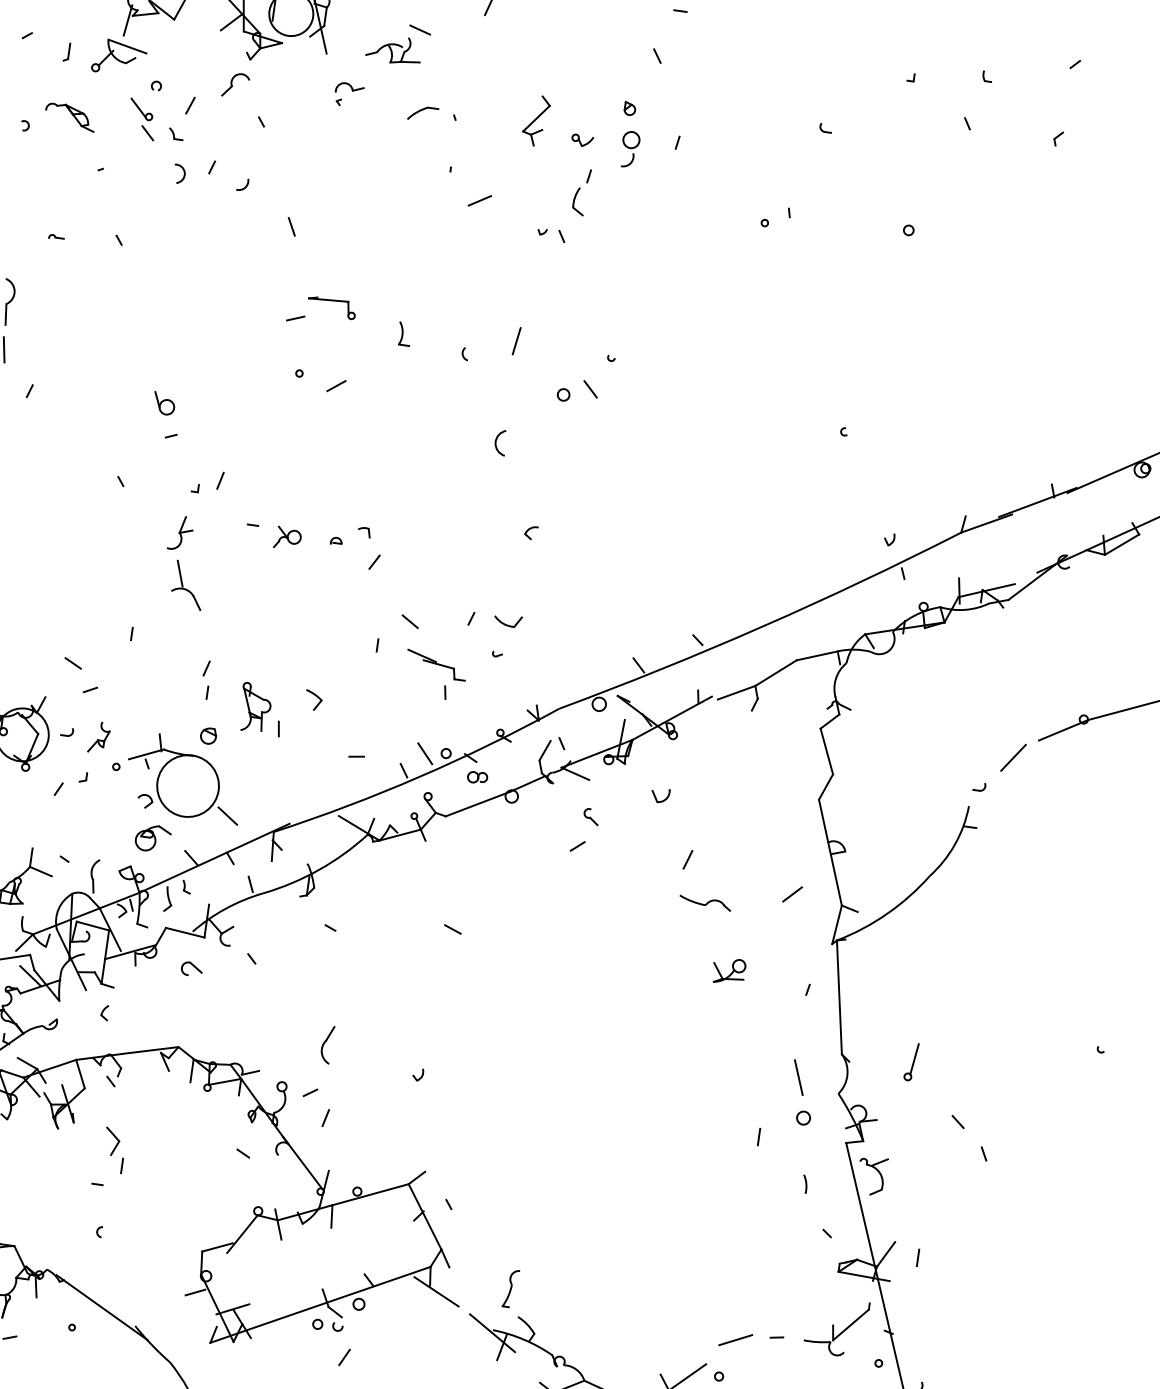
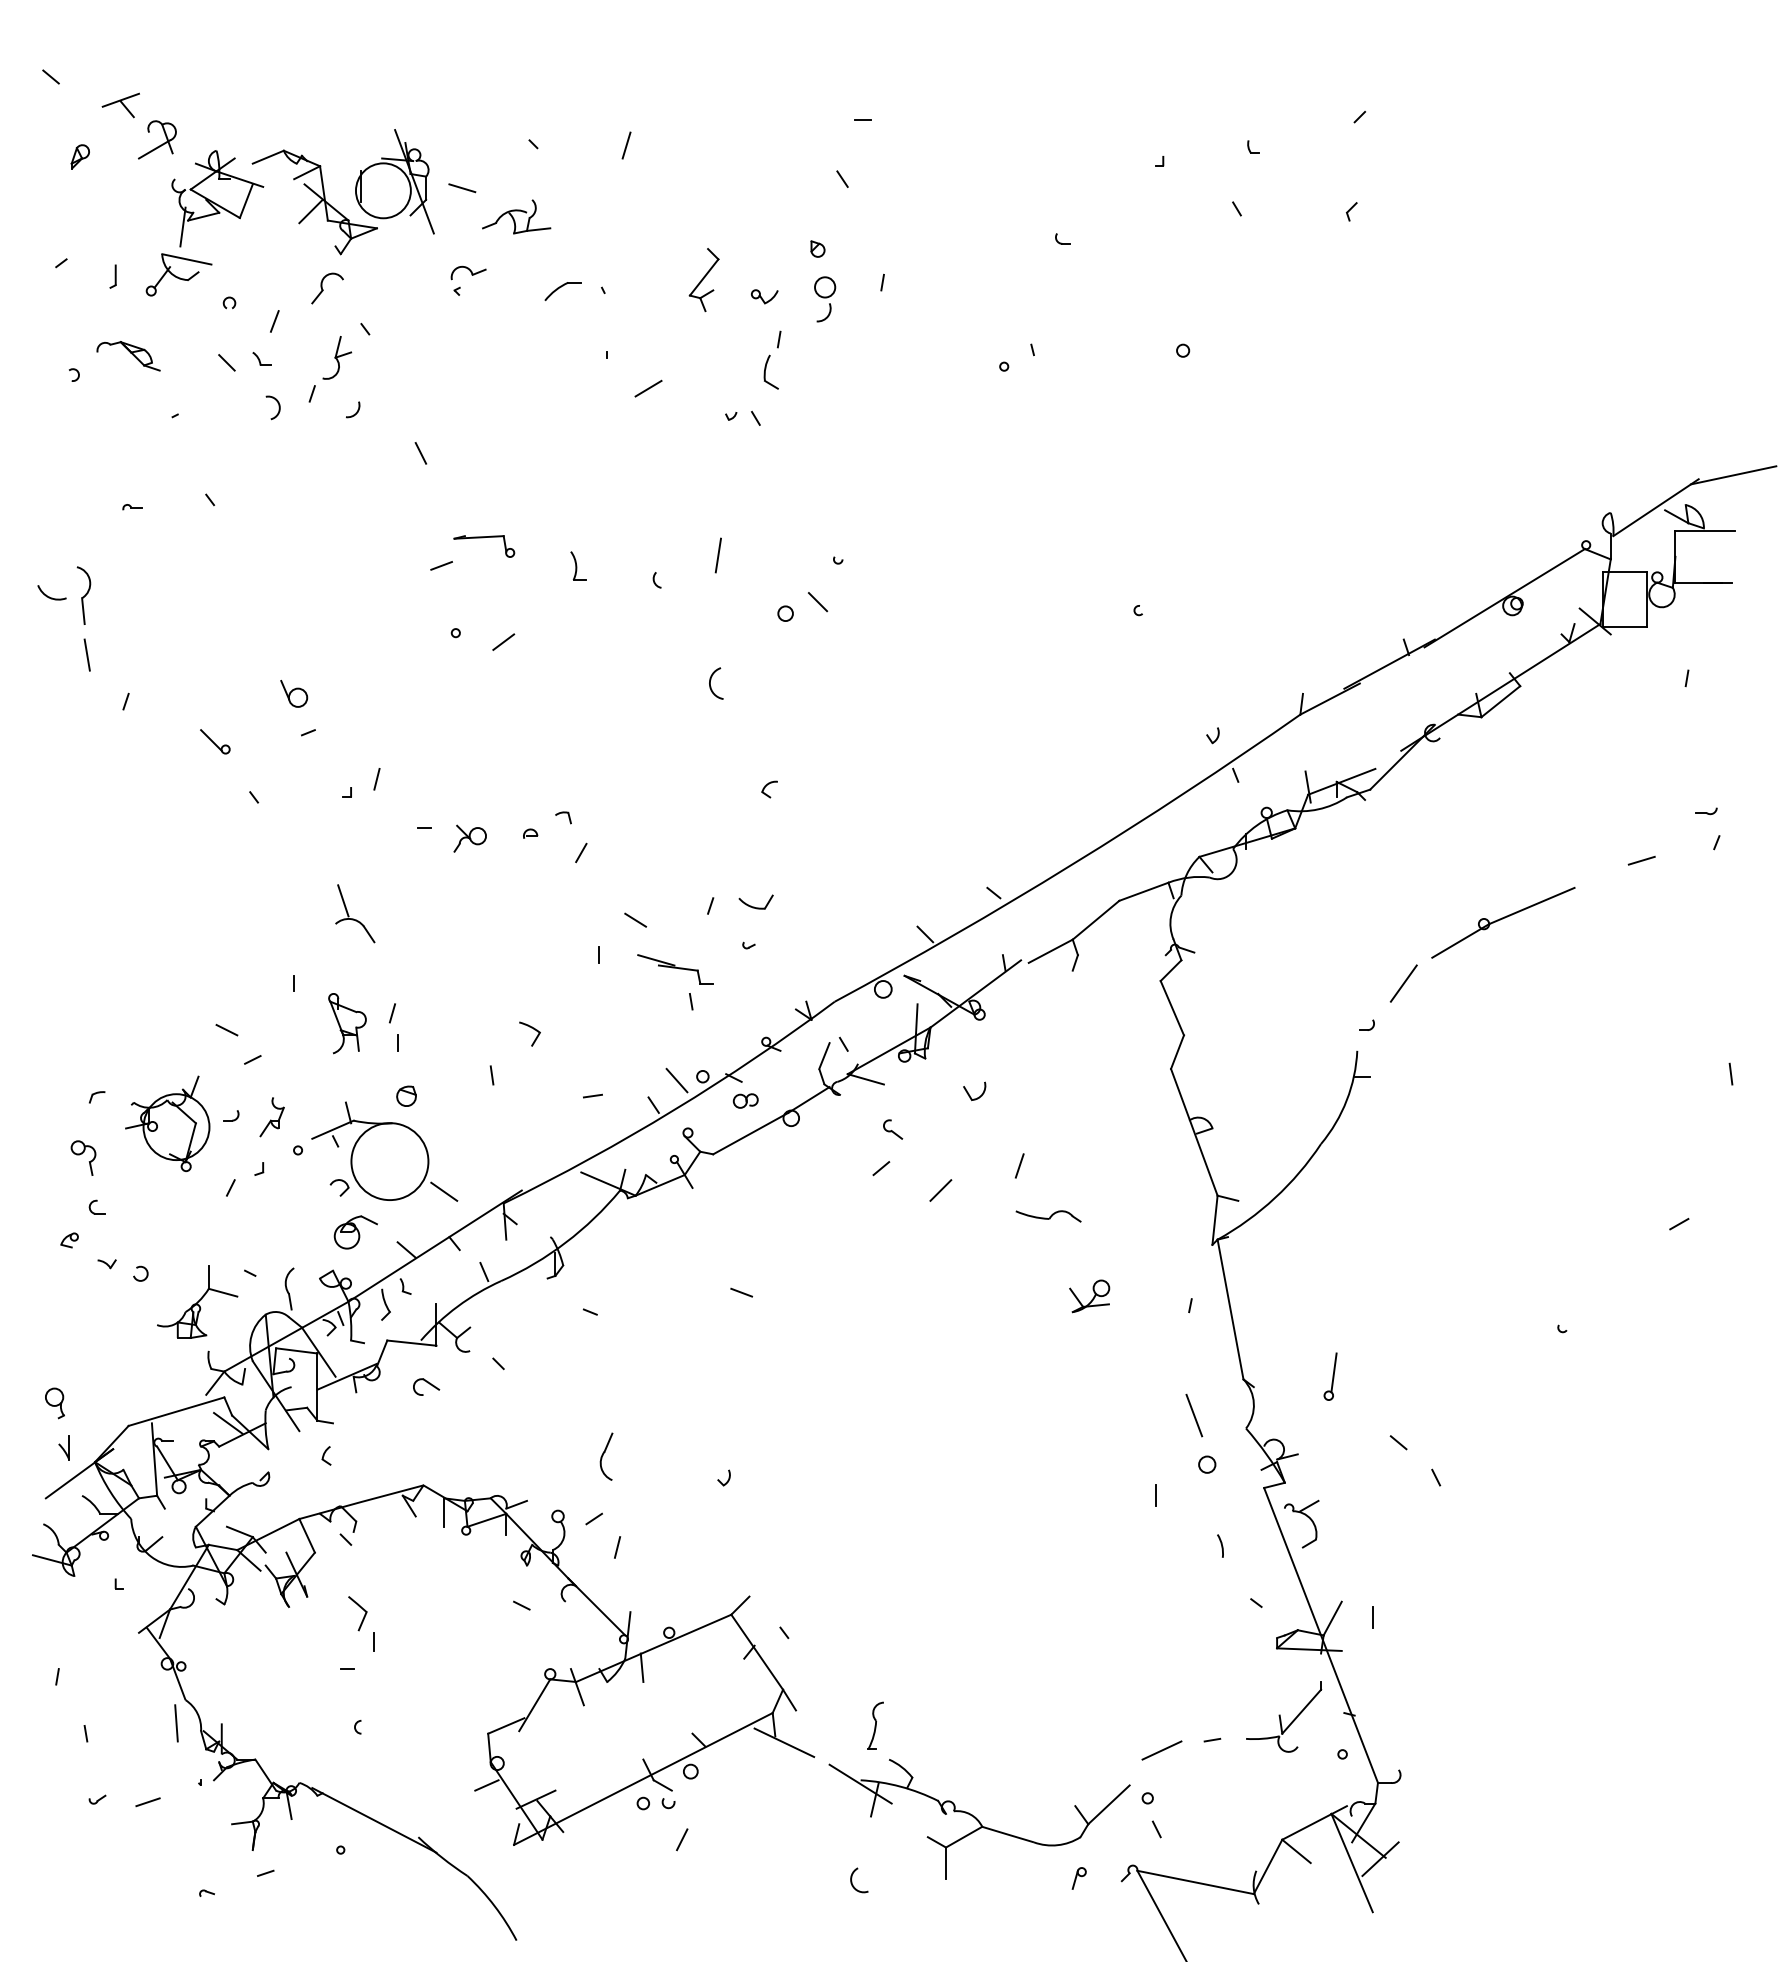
line: (420, 30) -> (462, 188), moved
part: (141, 109) -> (215, 741), moved
part: (181, 533) -> (337, 357), moved
part: (255, 707) -> (347, 1023), moved
line: (792, 894) -> (940, 1190), moved

